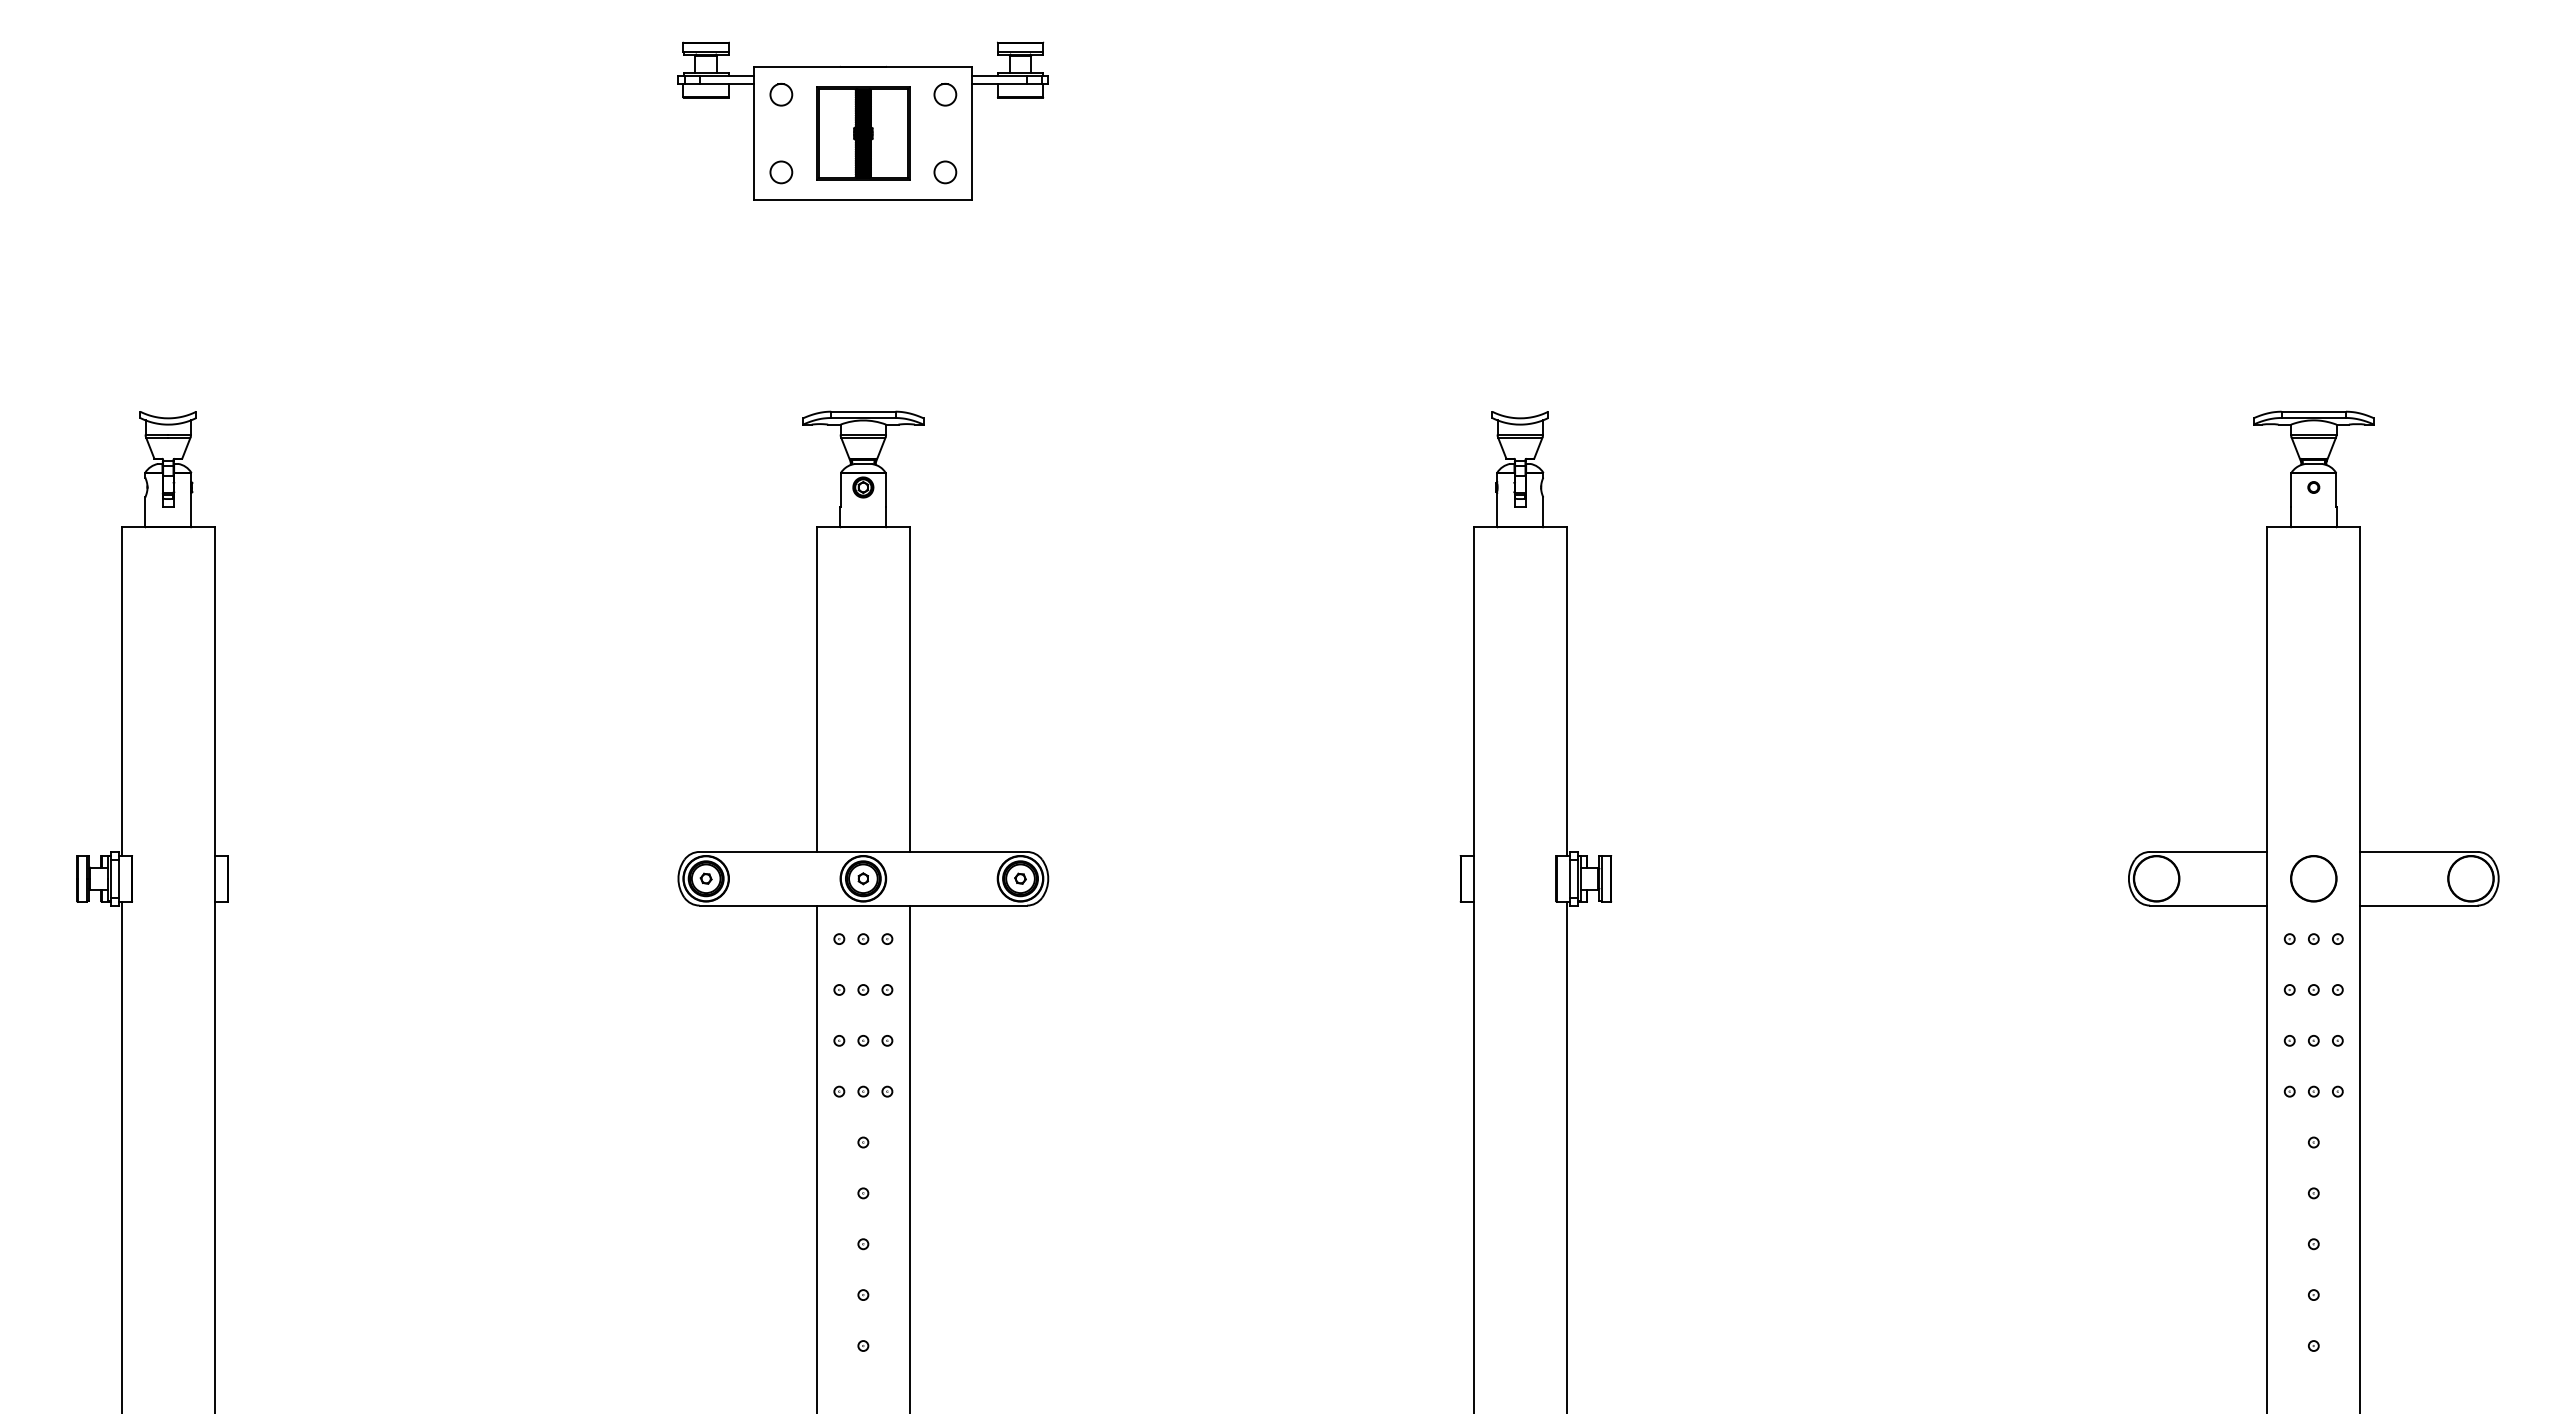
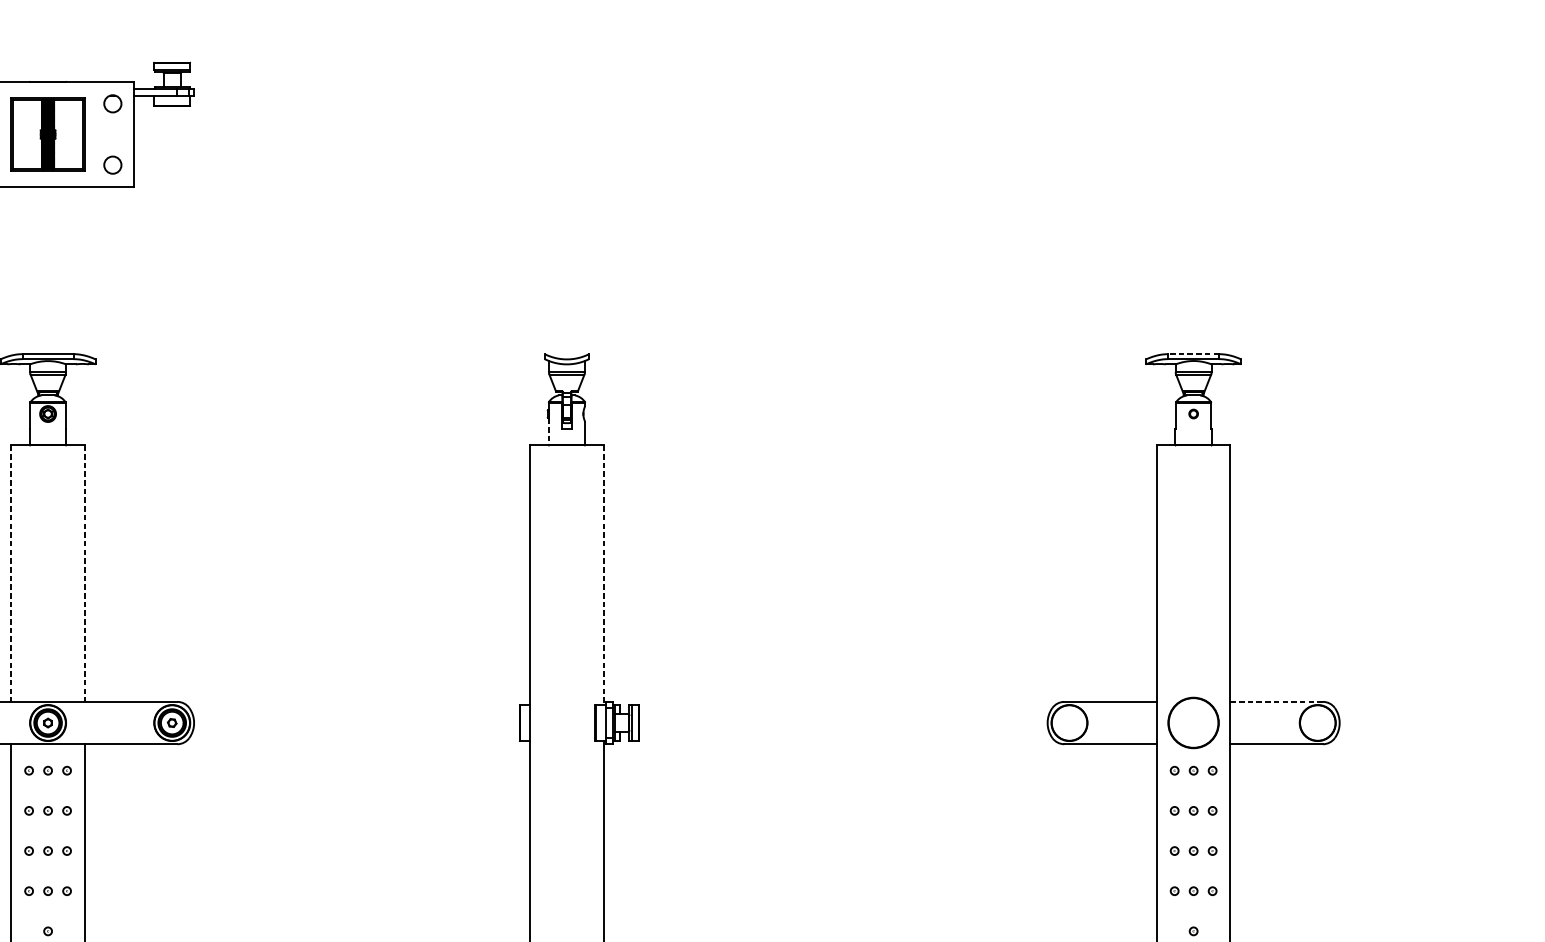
line: (2313, 411) -> (1193, 354), solid -> dashed
line: (1497, 509) -> (548, 431), solid -> dashed
line: (816, 690) -> (11, 574), solid -> dashed
line: (909, 690) -> (84, 574), solid -> dashed
line: (1566, 692) -> (603, 575), solid -> dashed
line: (2418, 851) -> (1276, 701), solid -> dashed
circle: (2313, 878) -> (1193, 722), size x1.4

